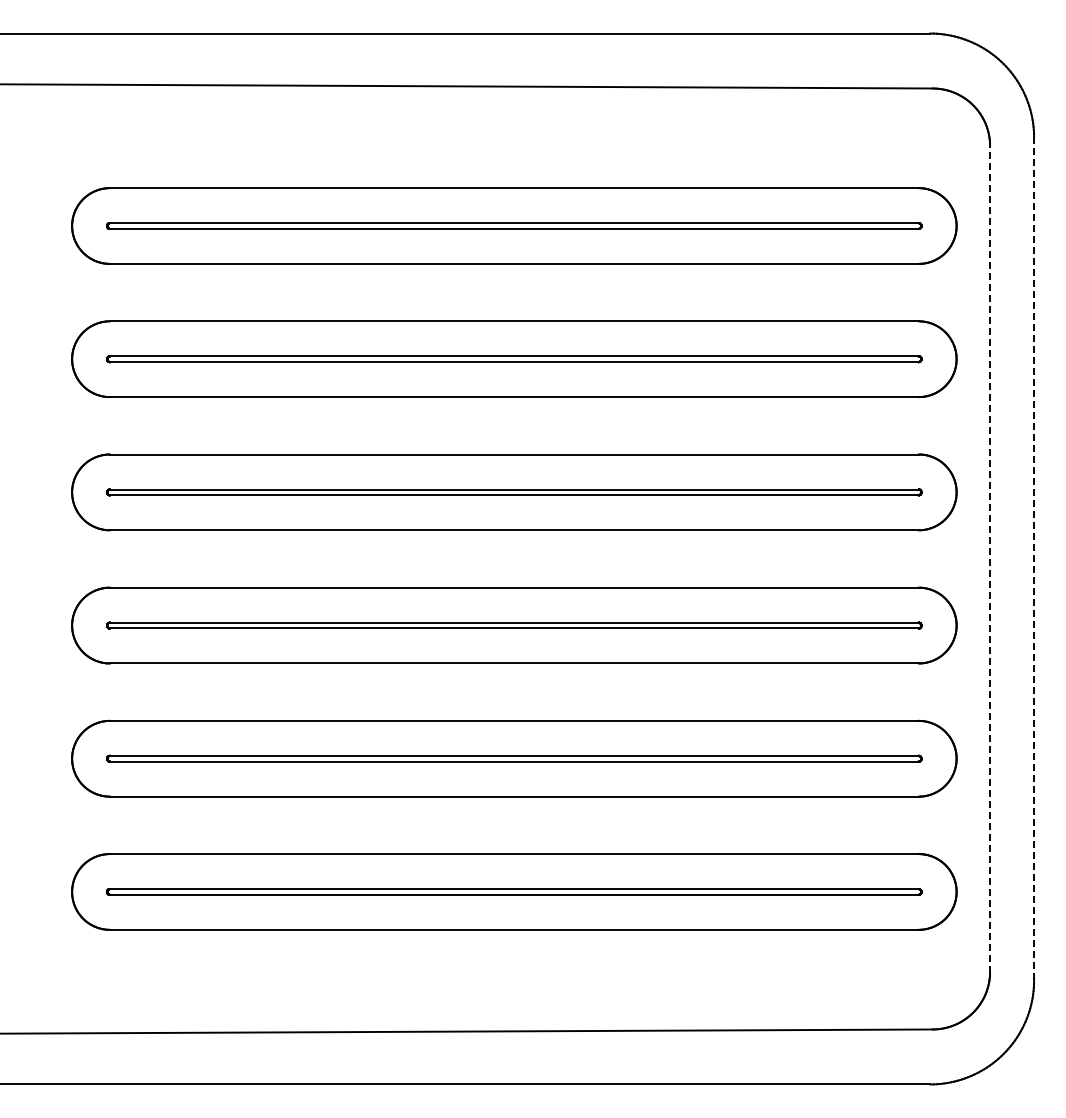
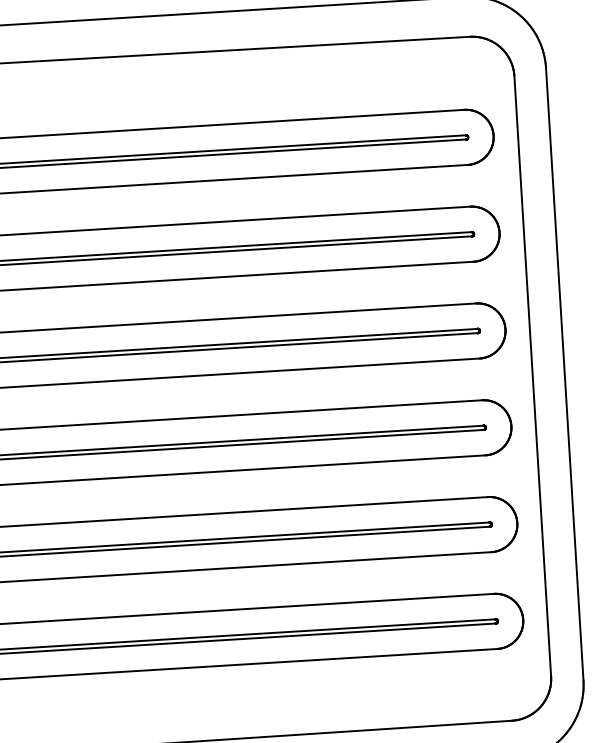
line: (1034, 558) -> (565, 373), dashed -> solid
line: (990, 559) -> (533, 376), dashed -> solid

